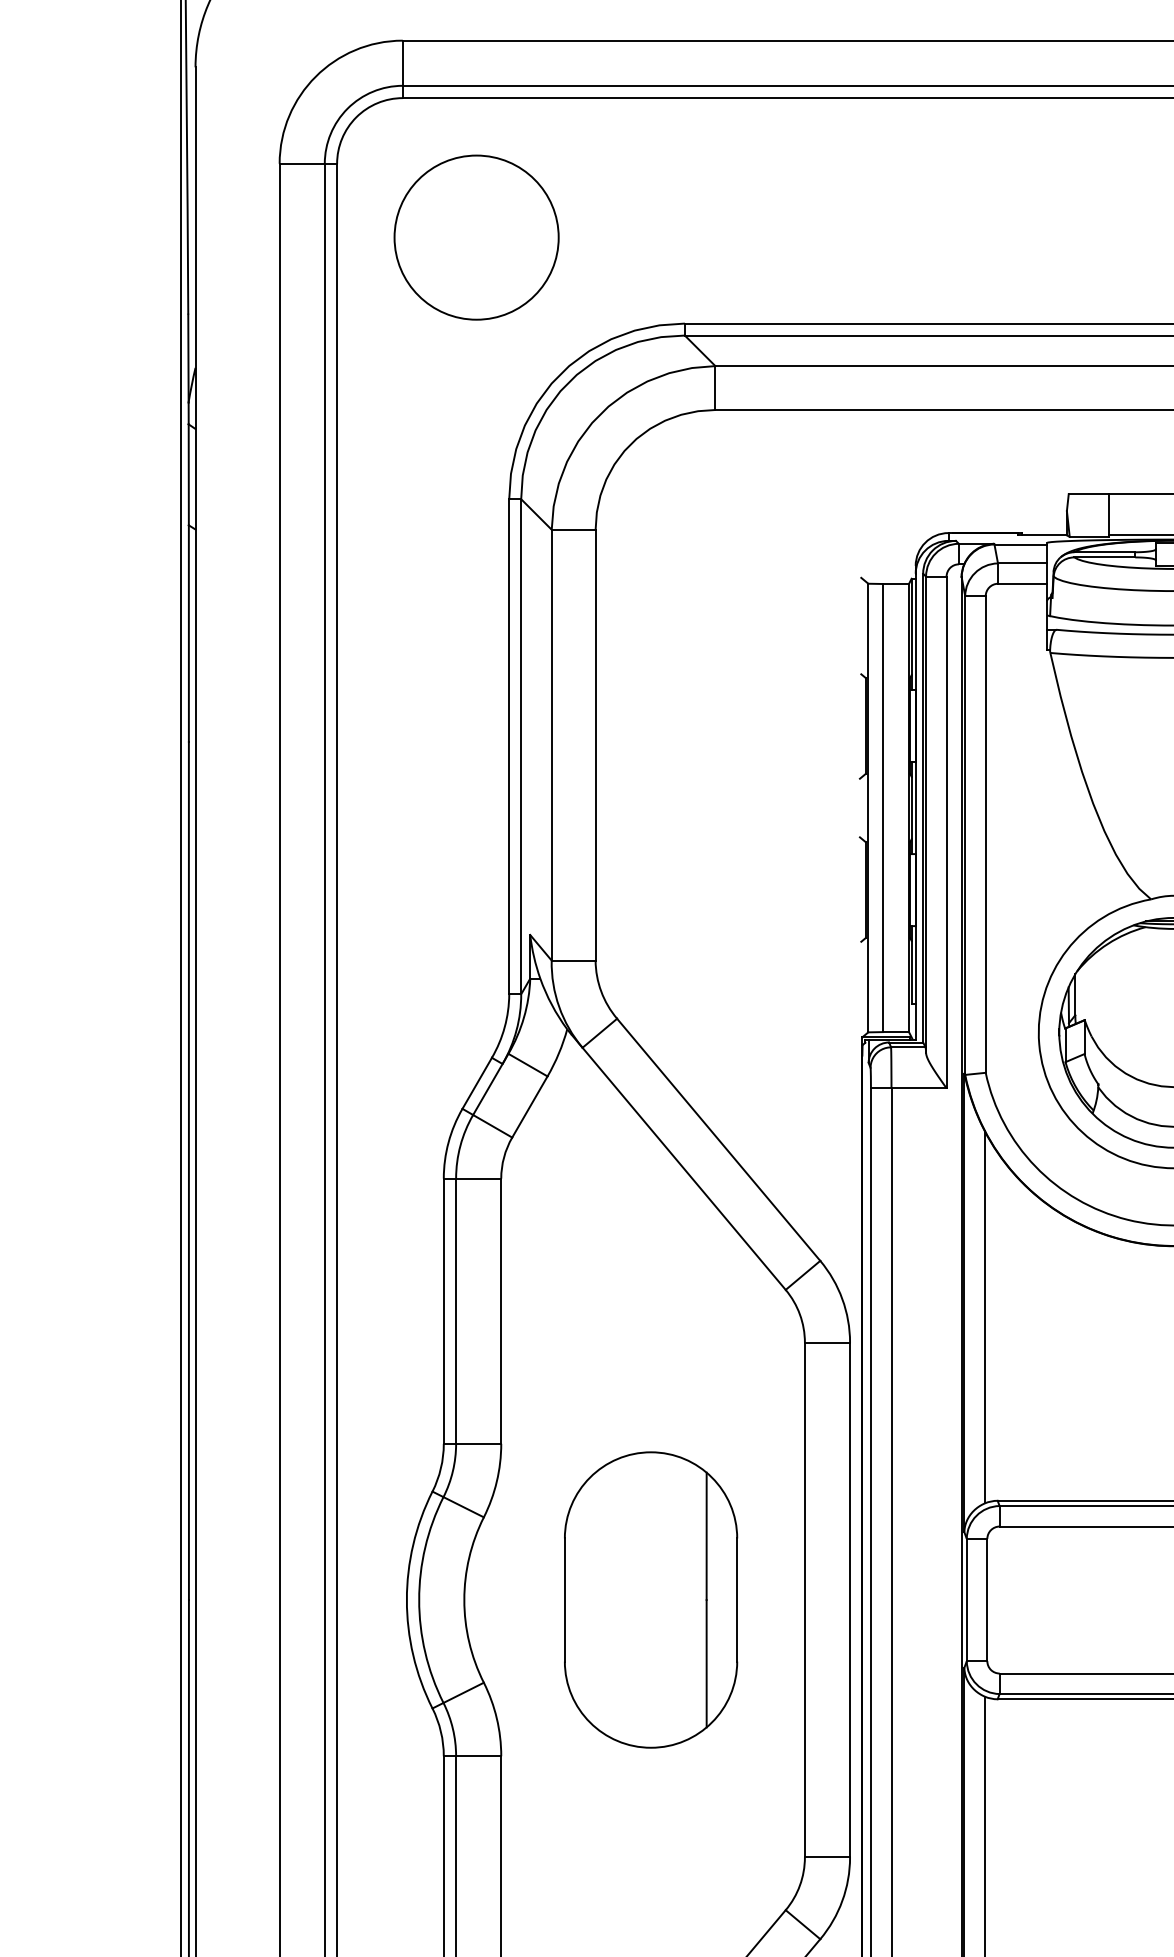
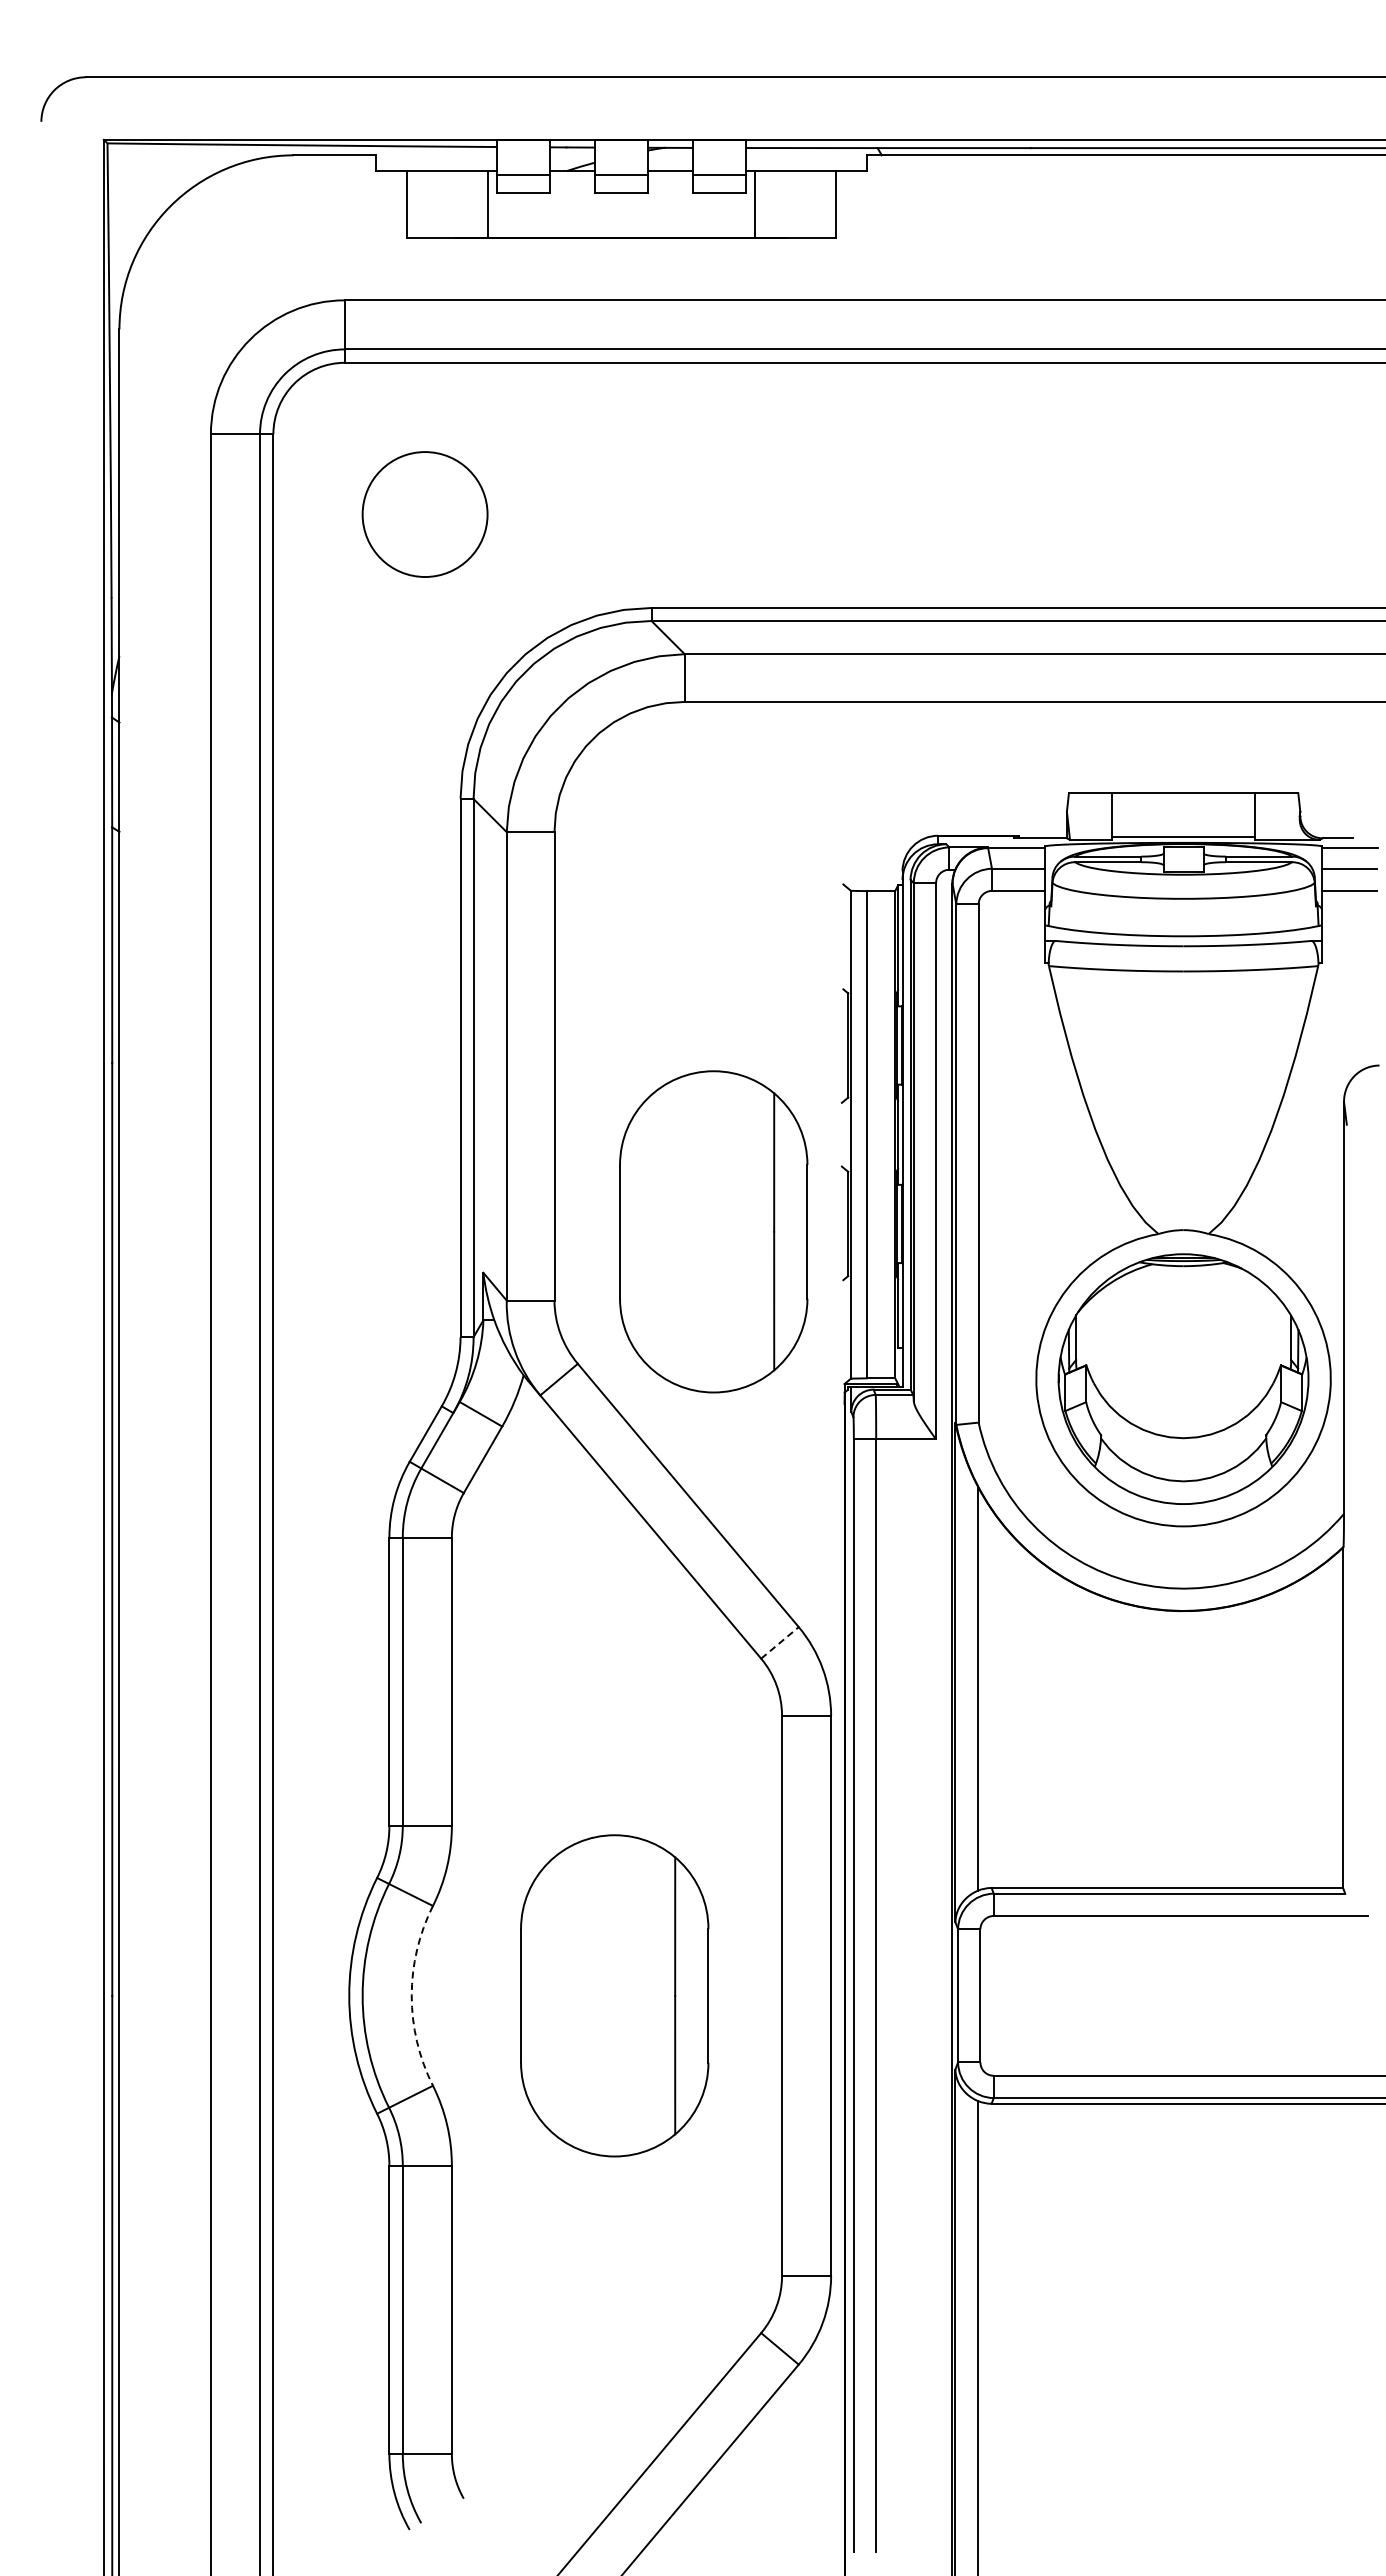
circle: (476, 237) -> (424, 514), size x0.7
part: (741, 897) -> (713, 1231), added
line: (802, 1275) -> (779, 1642), solid -> dashed
arc: (464, 1599) -> (411, 1995), solid -> dashed

